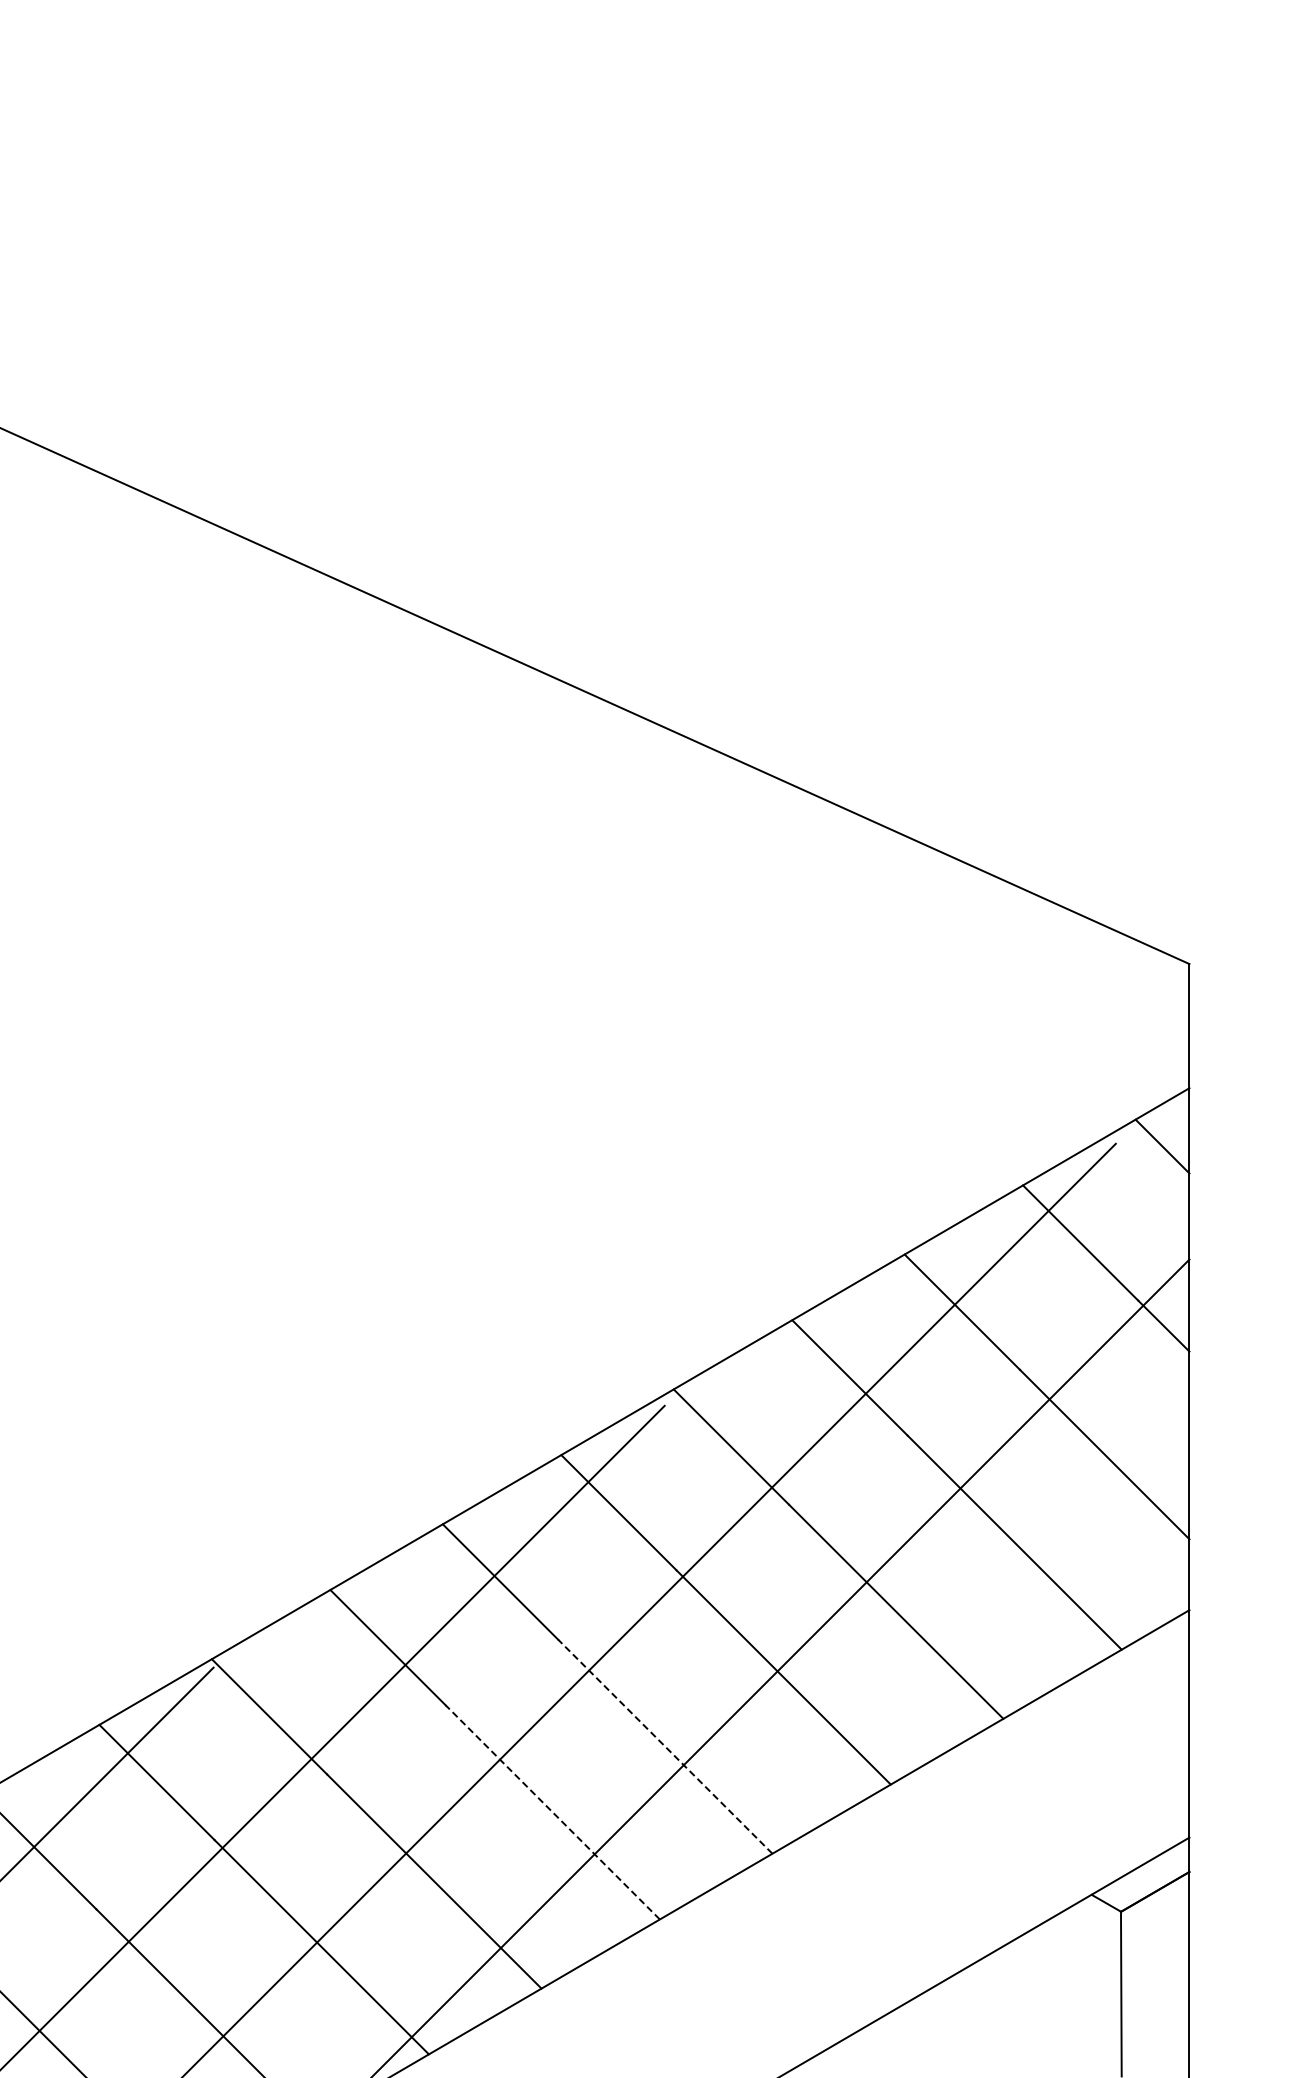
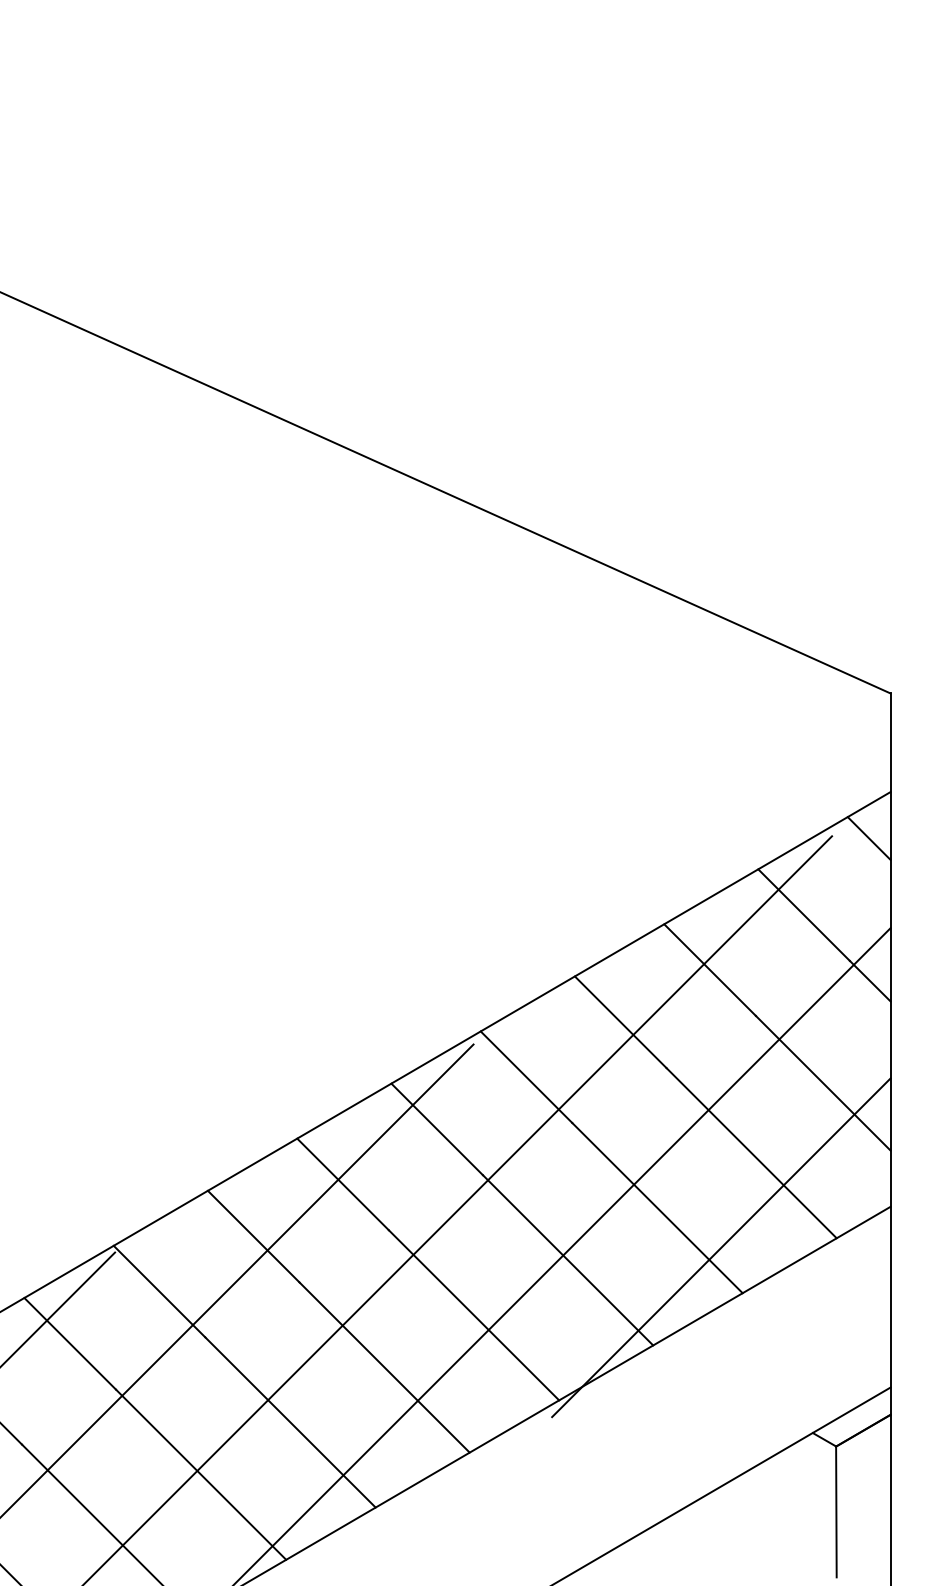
line: (976, 1661) -> (721, 1247), added
line: (664, 1746) -> (473, 1315), dashed -> solid
line: (552, 1812) -> (384, 1367), dashed -> solid

